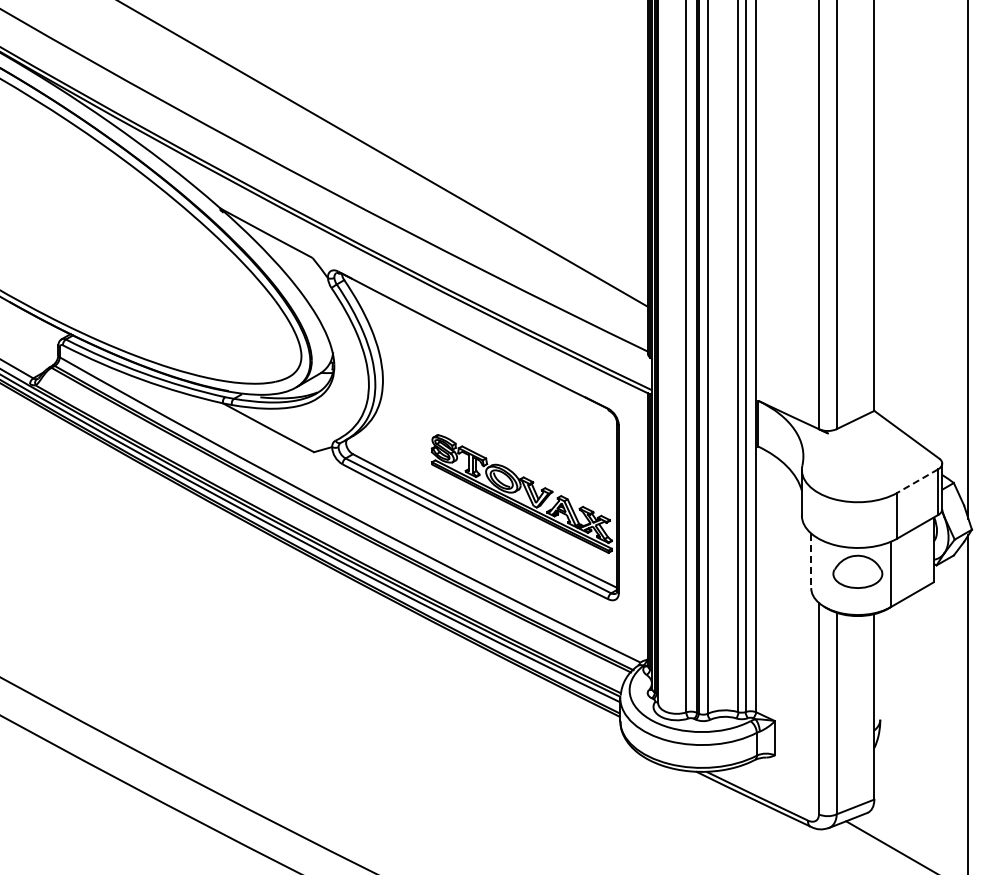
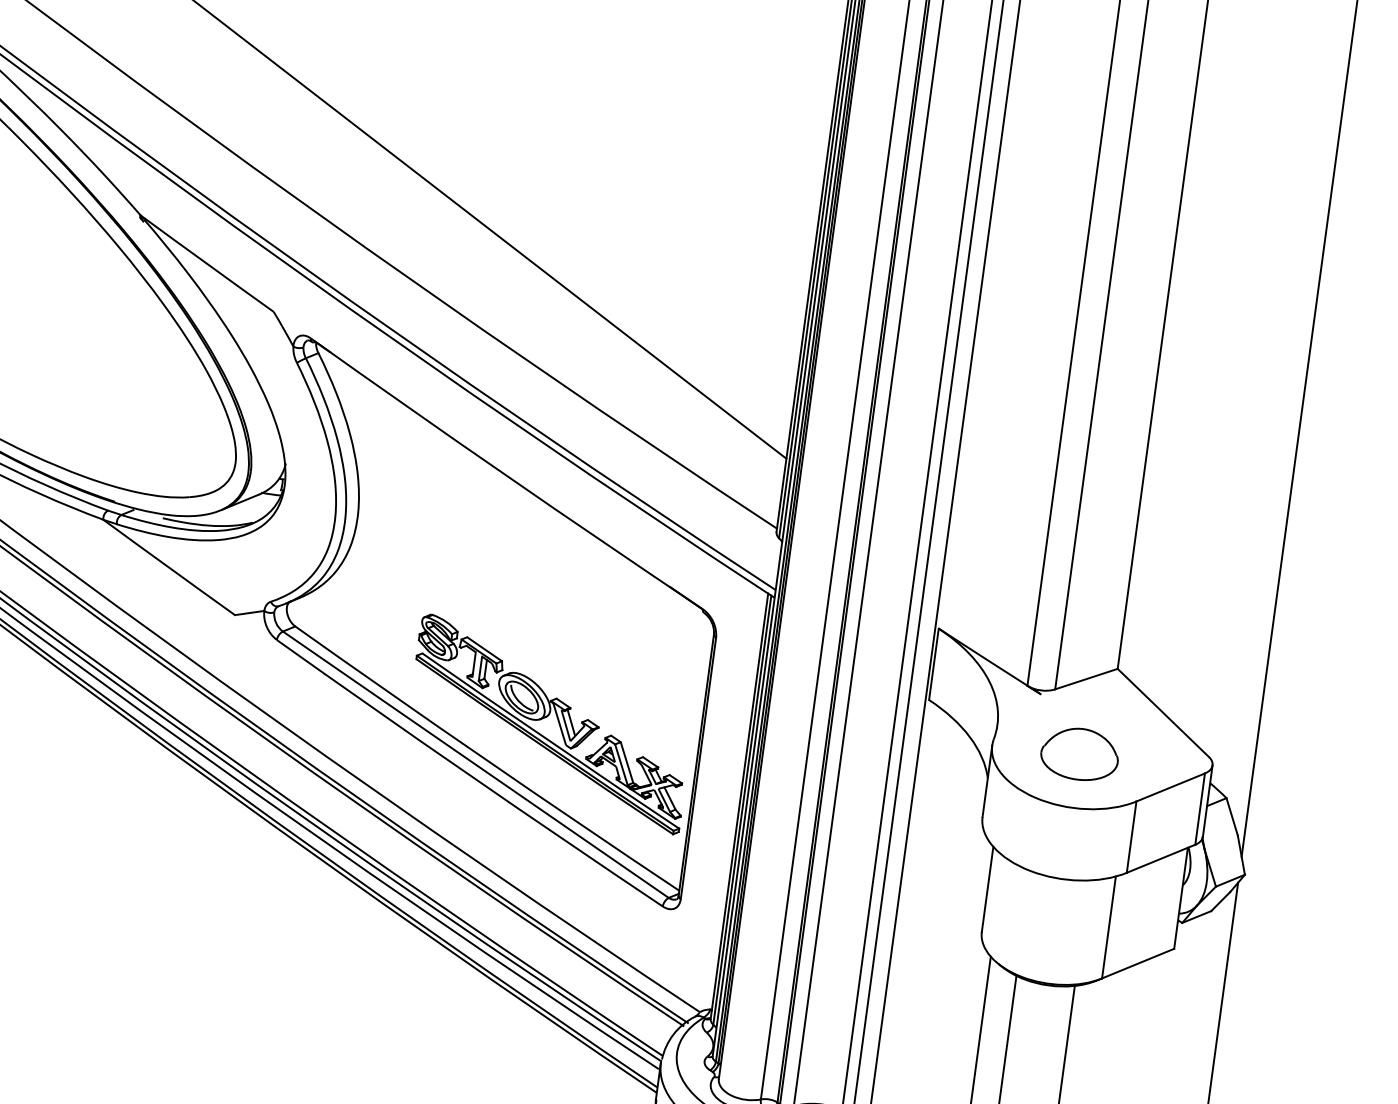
line: (917, 481) -> (1170, 788), dashed -> solid
line: (811, 561) -> (987, 890), dashed -> solid
part: (857, 571) -> (1079, 753), moved

